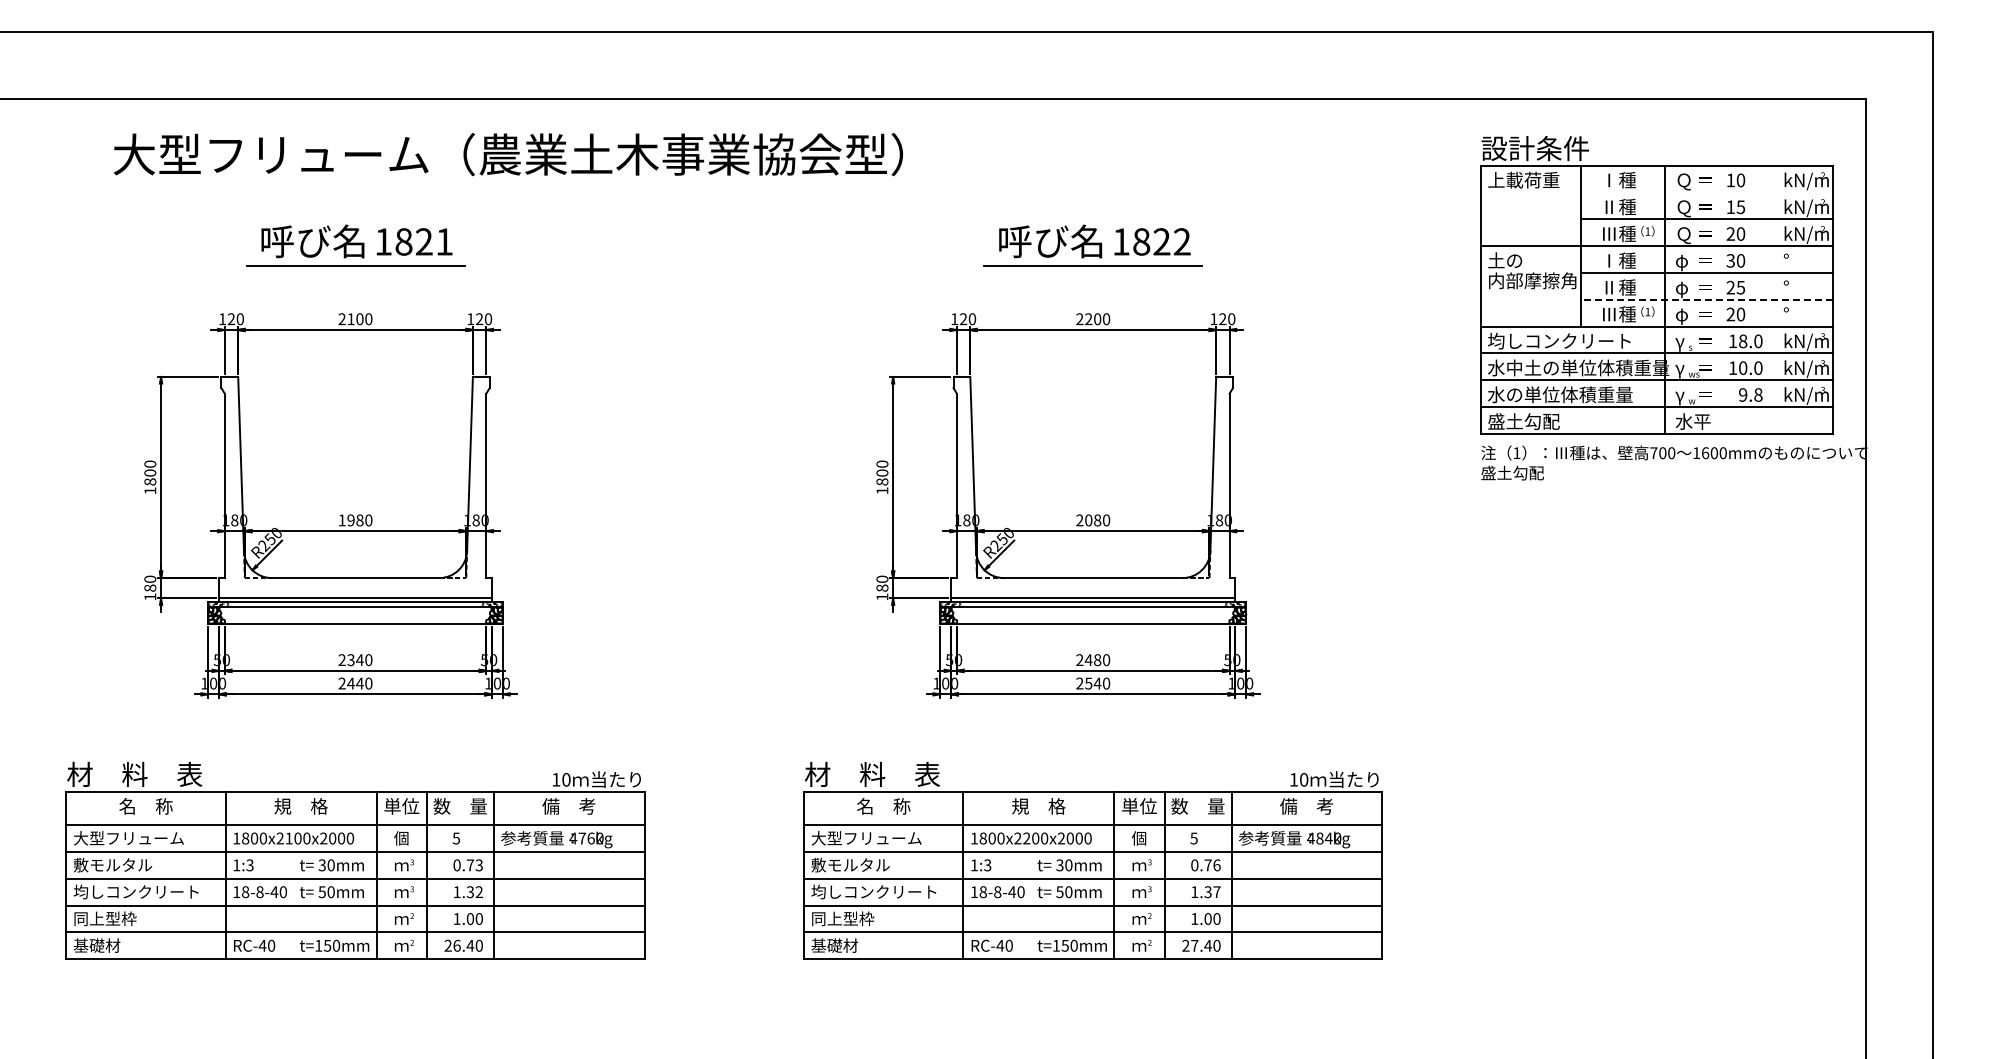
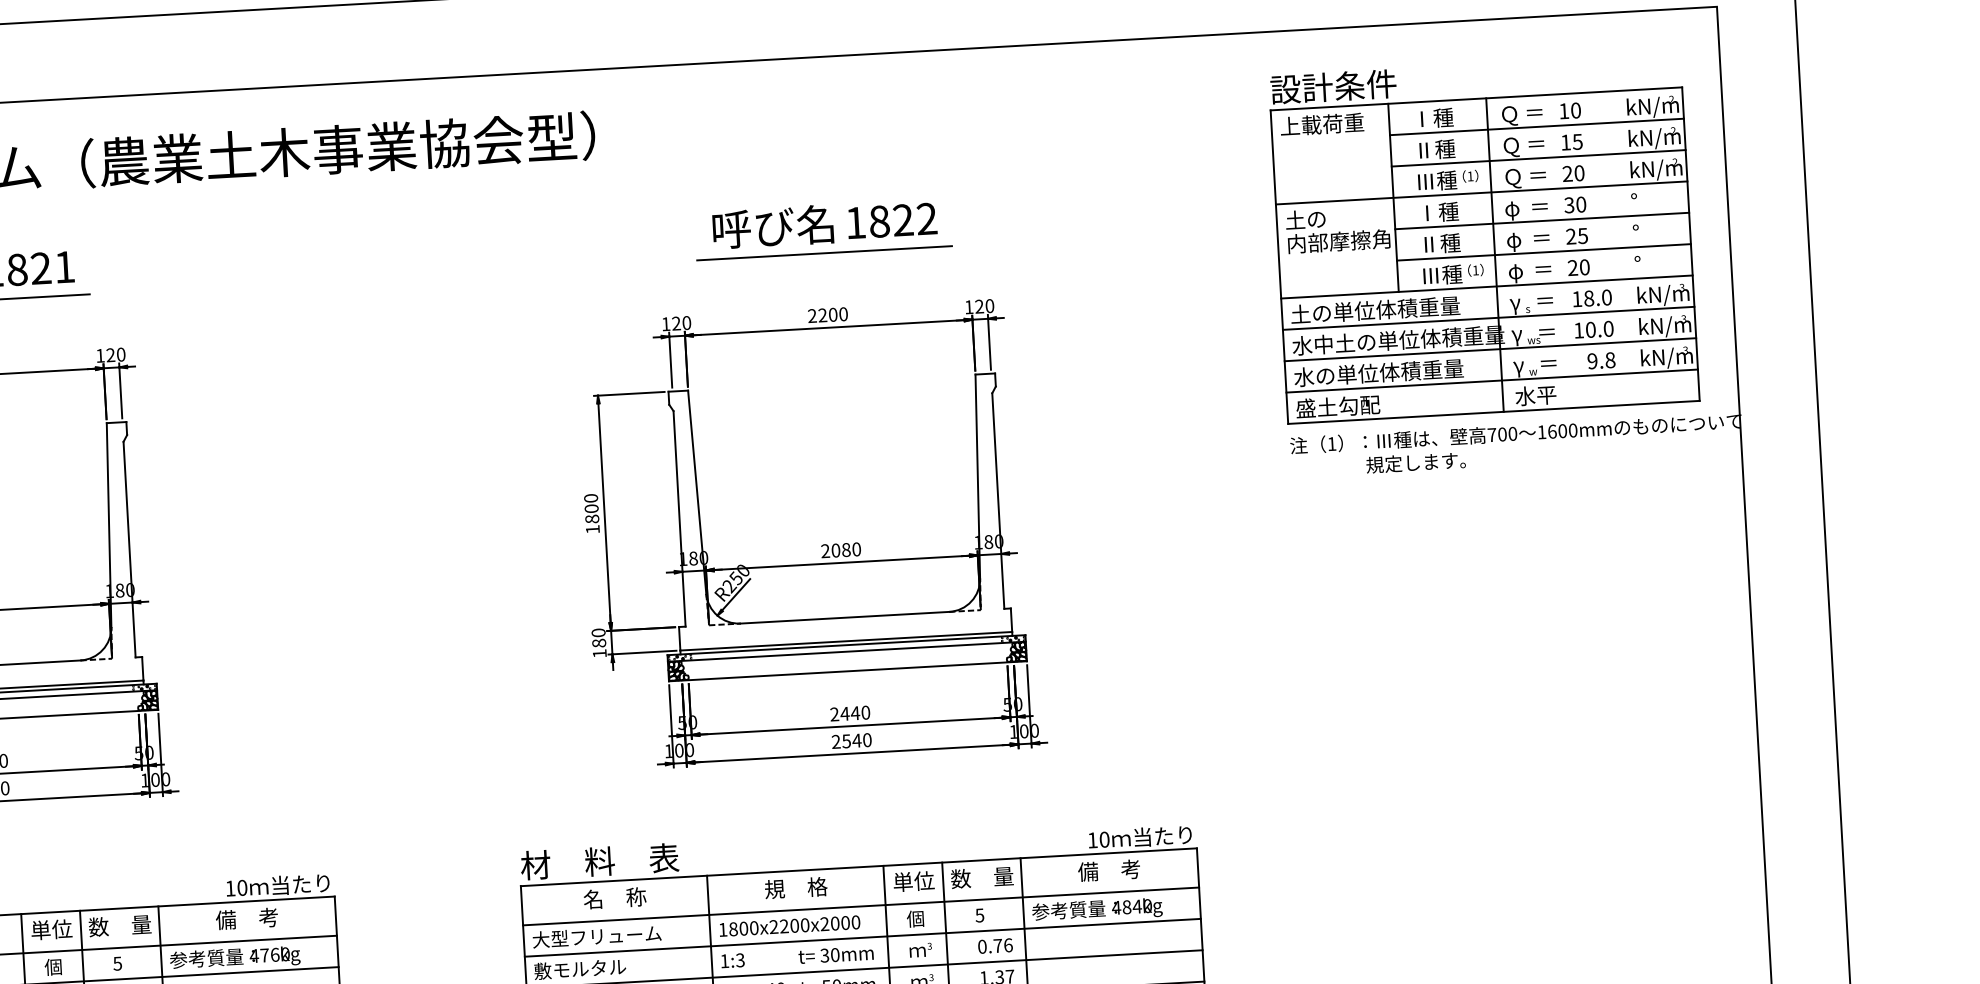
line: (1706, 192) -> (1536, 126), added
line: (1706, 299) -> (1543, 252), dashed -> solid
text: (1560, 340) -> (1375, 309), 均しコンクリート -> 土の単位体積重量
text: (1555, 472) -> (1378, 464), 盛土勾配 -> 規定します。
text: (1097, 660) -> (855, 713), 2480 -> 2440

